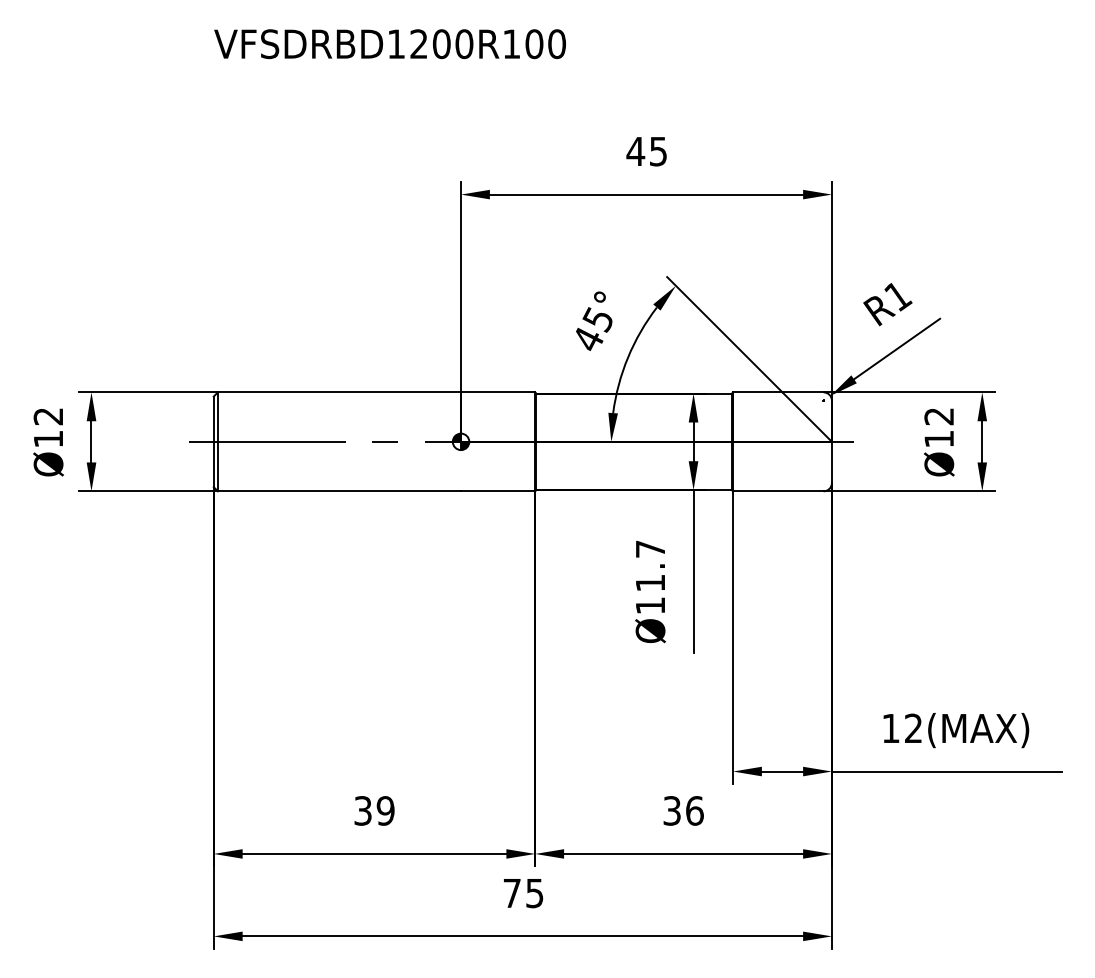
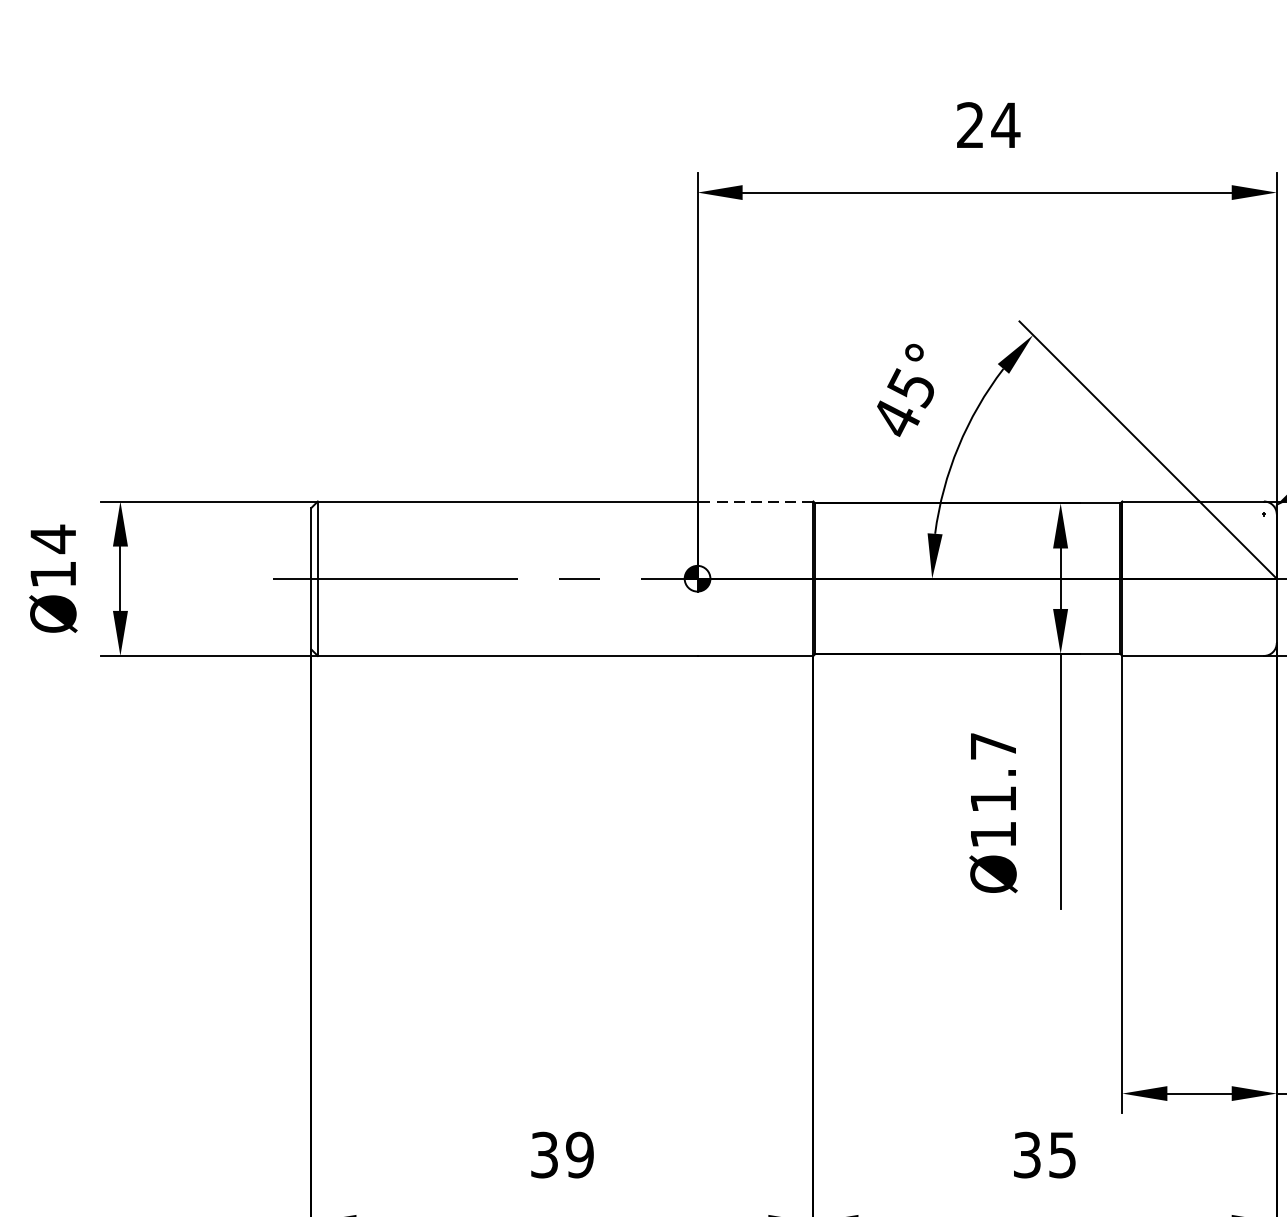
text: (646, 151) -> (987, 125), 45 -> 24
line: (497, 392) -> (754, 501), solid -> dashed
text: (47, 416) -> (51, 539), Ø12 -> Ø14
text: (694, 810) -> (1062, 1154), 36 -> 35

